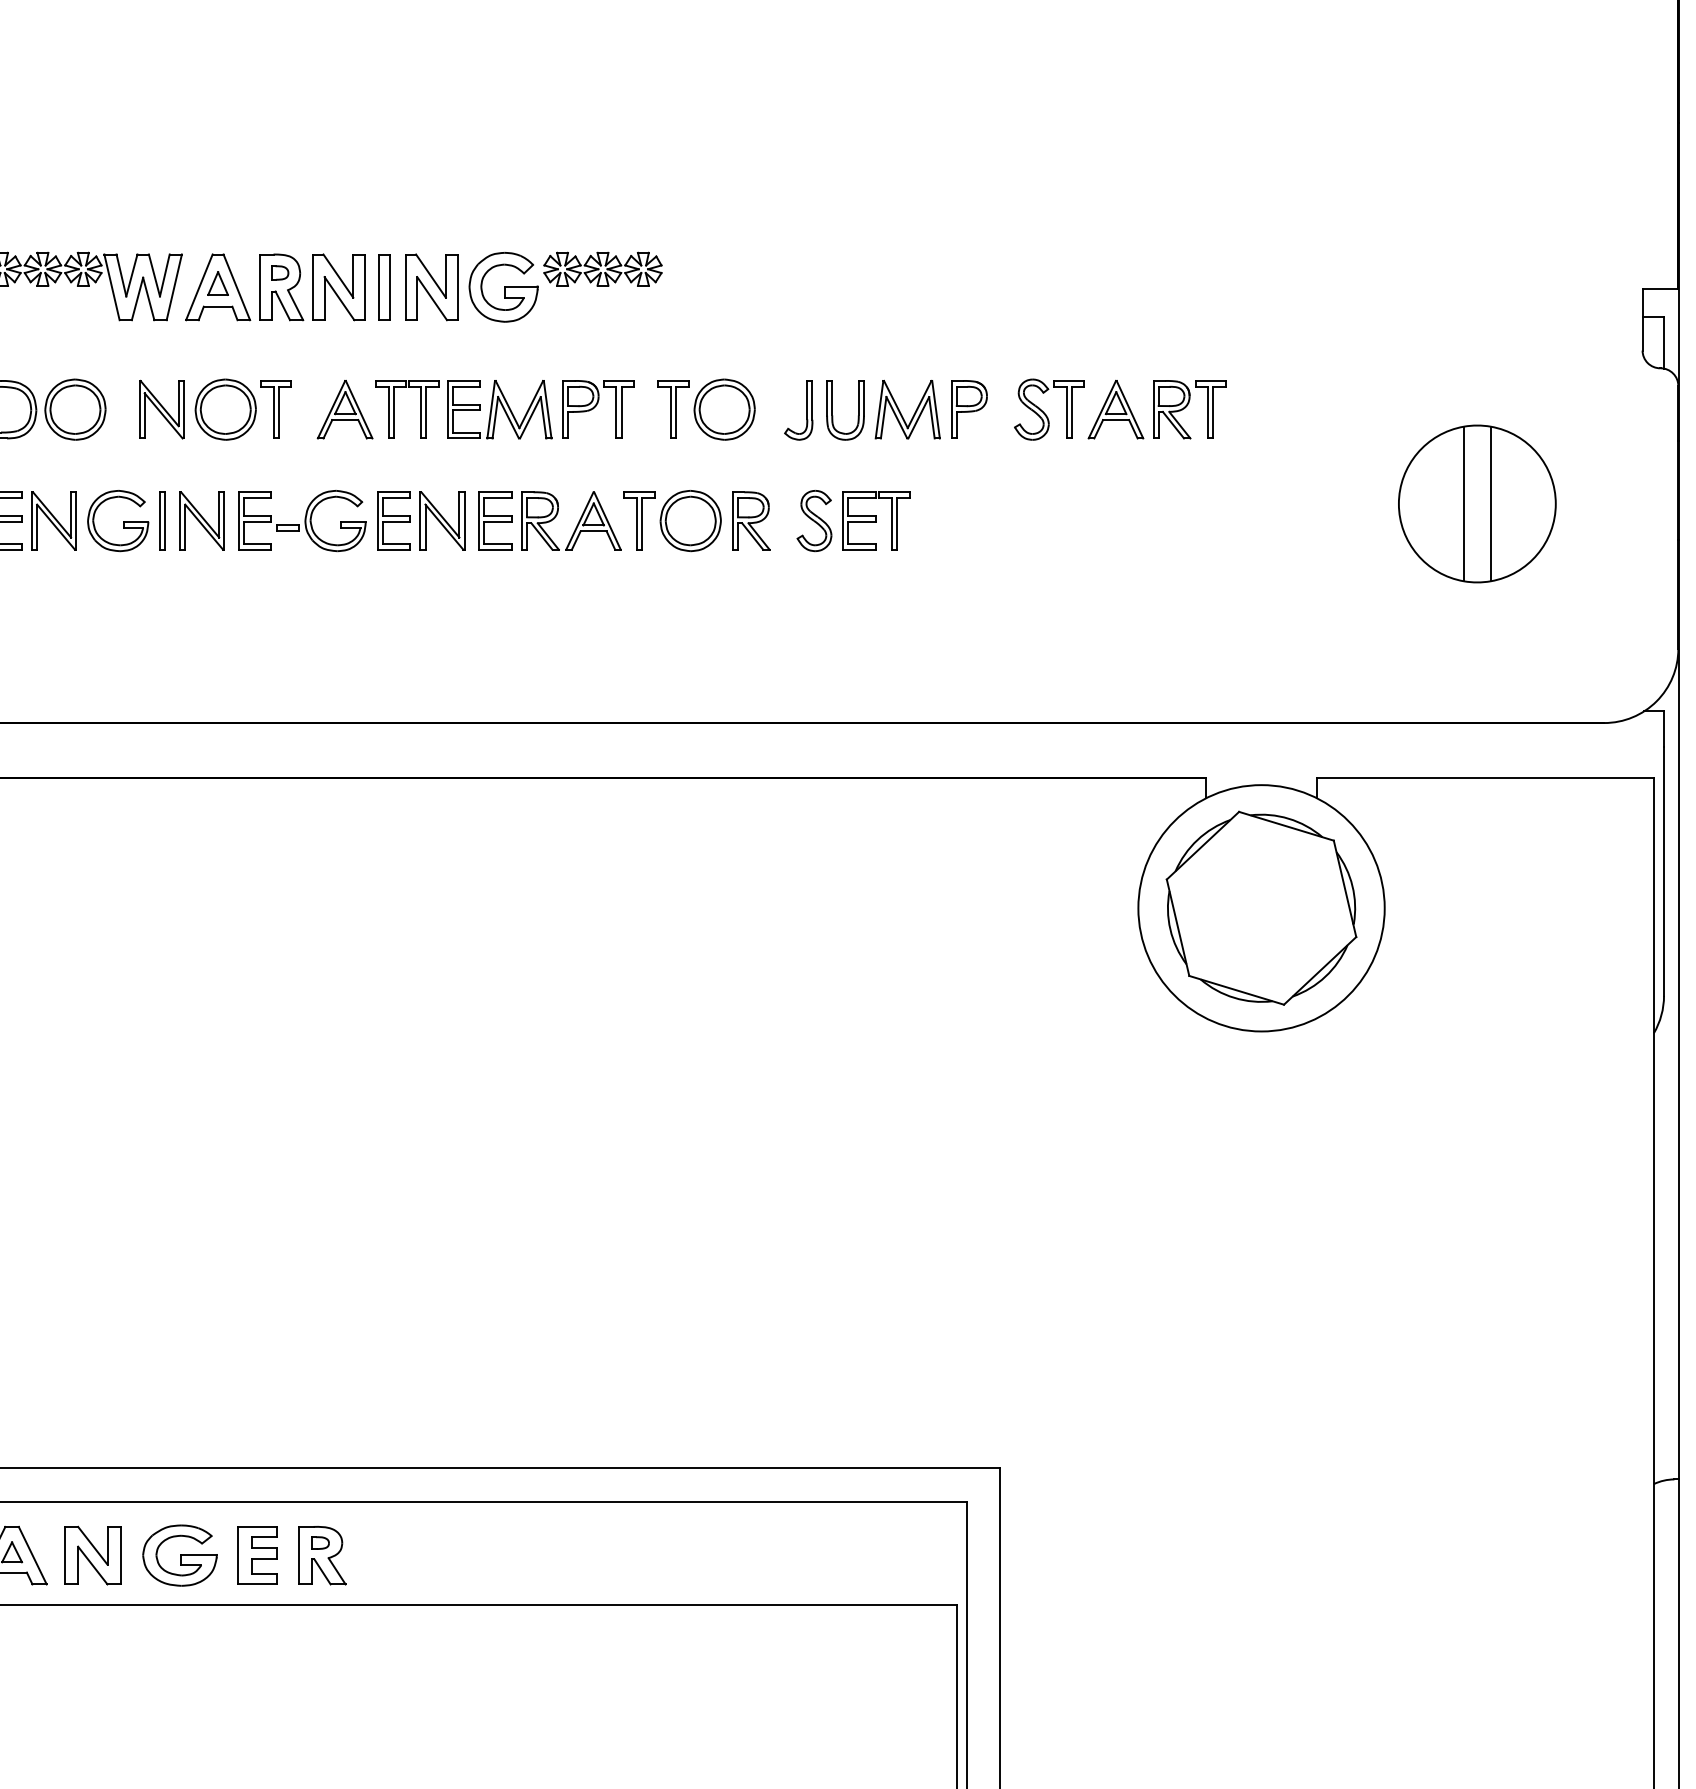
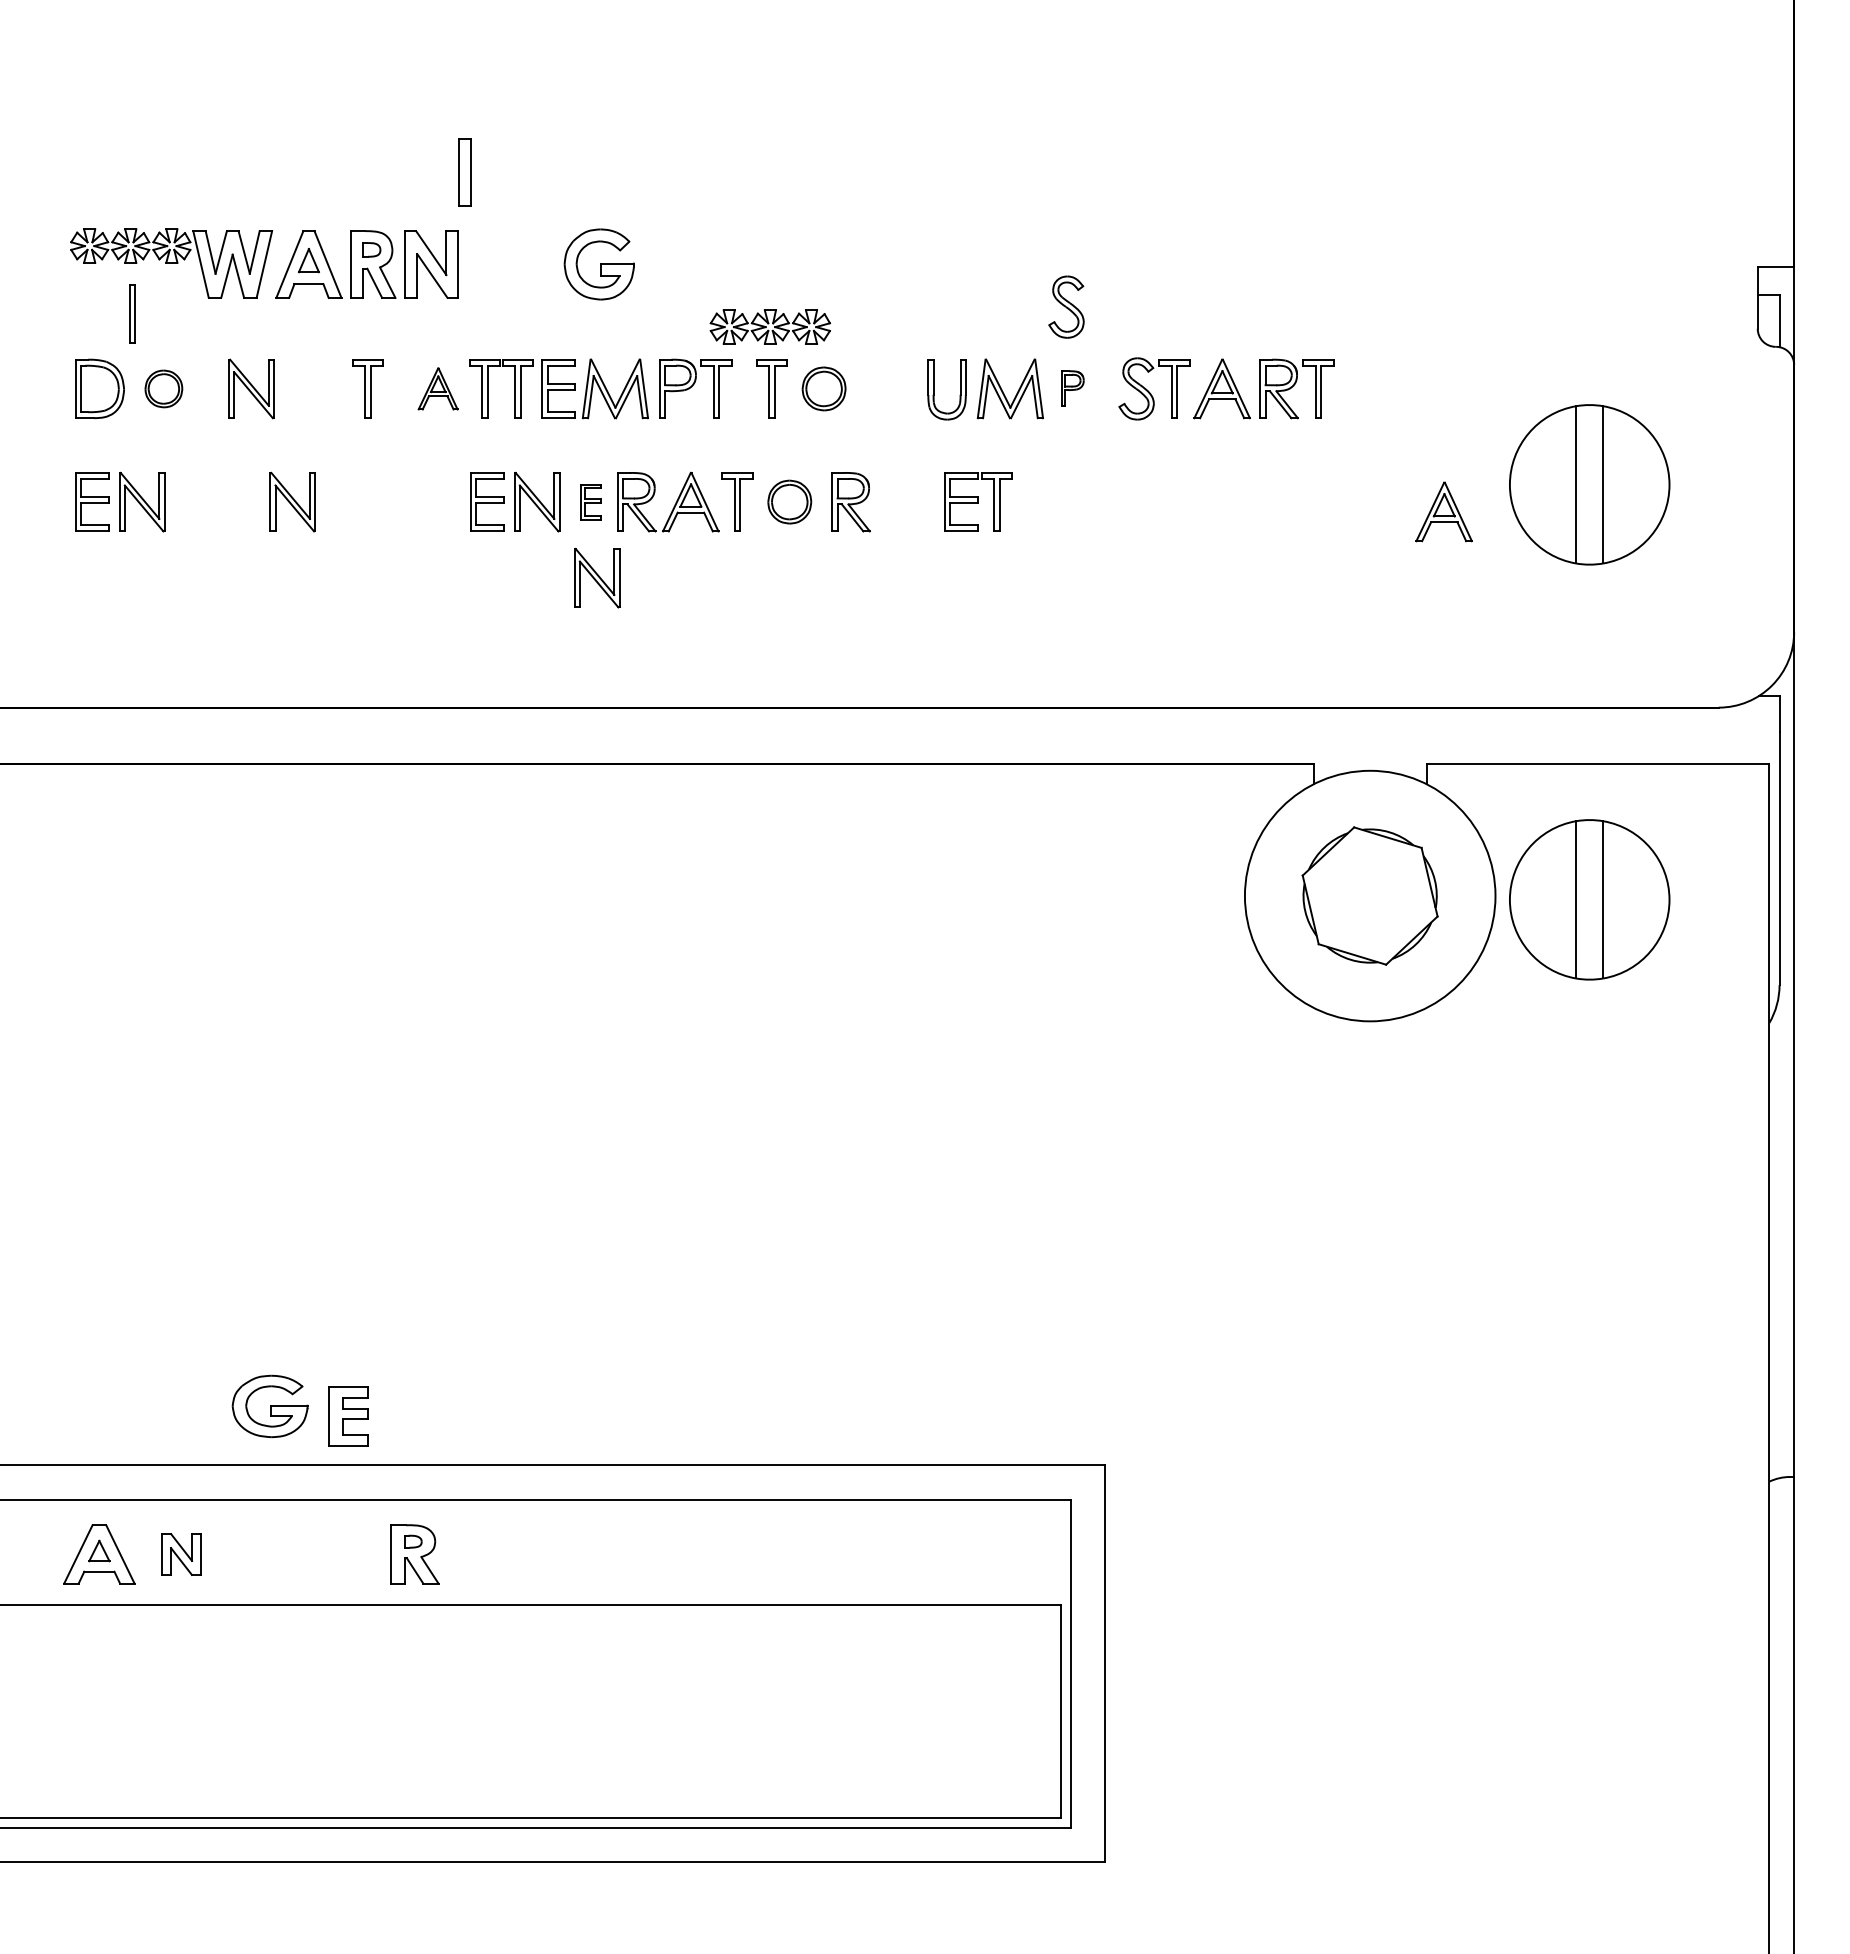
part: (602, 268) -> (769, 326), moved
part: (383, 287) -> (464, 172), moved
part: (432, 287) -> (526, 264), removed
part: (75, 409) -> (163, 388), size x0.6
part: (225, 409) -> (316, 388), removed
part: (344, 409) -> (437, 388), size x0.7
part: (724, 409) -> (823, 388), size x0.7
part: (968, 409) -> (1072, 388), size x0.6
part: (806, 410) -> (907, 389), removed
part: (162, 520) -> (132, 313), moved
part: (302, 520) -> (394, 501), removed
part: (495, 520) -> (591, 501), size x0.6
part: (690, 520) -> (789, 501), size x0.7
part: (814, 520) -> (1066, 306), moved
part: (123, 521) -> (212, 502), removed
part: (1333, 530) -> (1443, 511), added
part: (501, 595) -> (597, 577), added
part: (1260, 907) -> (1369, 895), size x0.7
part: (1477, 911) -> (1589, 899), added
part: (92, 1555) -> (181, 1554), size x0.7
part: (179, 1555) -> (269, 1406), moved
part: (256, 1555) -> (348, 1416), moved

